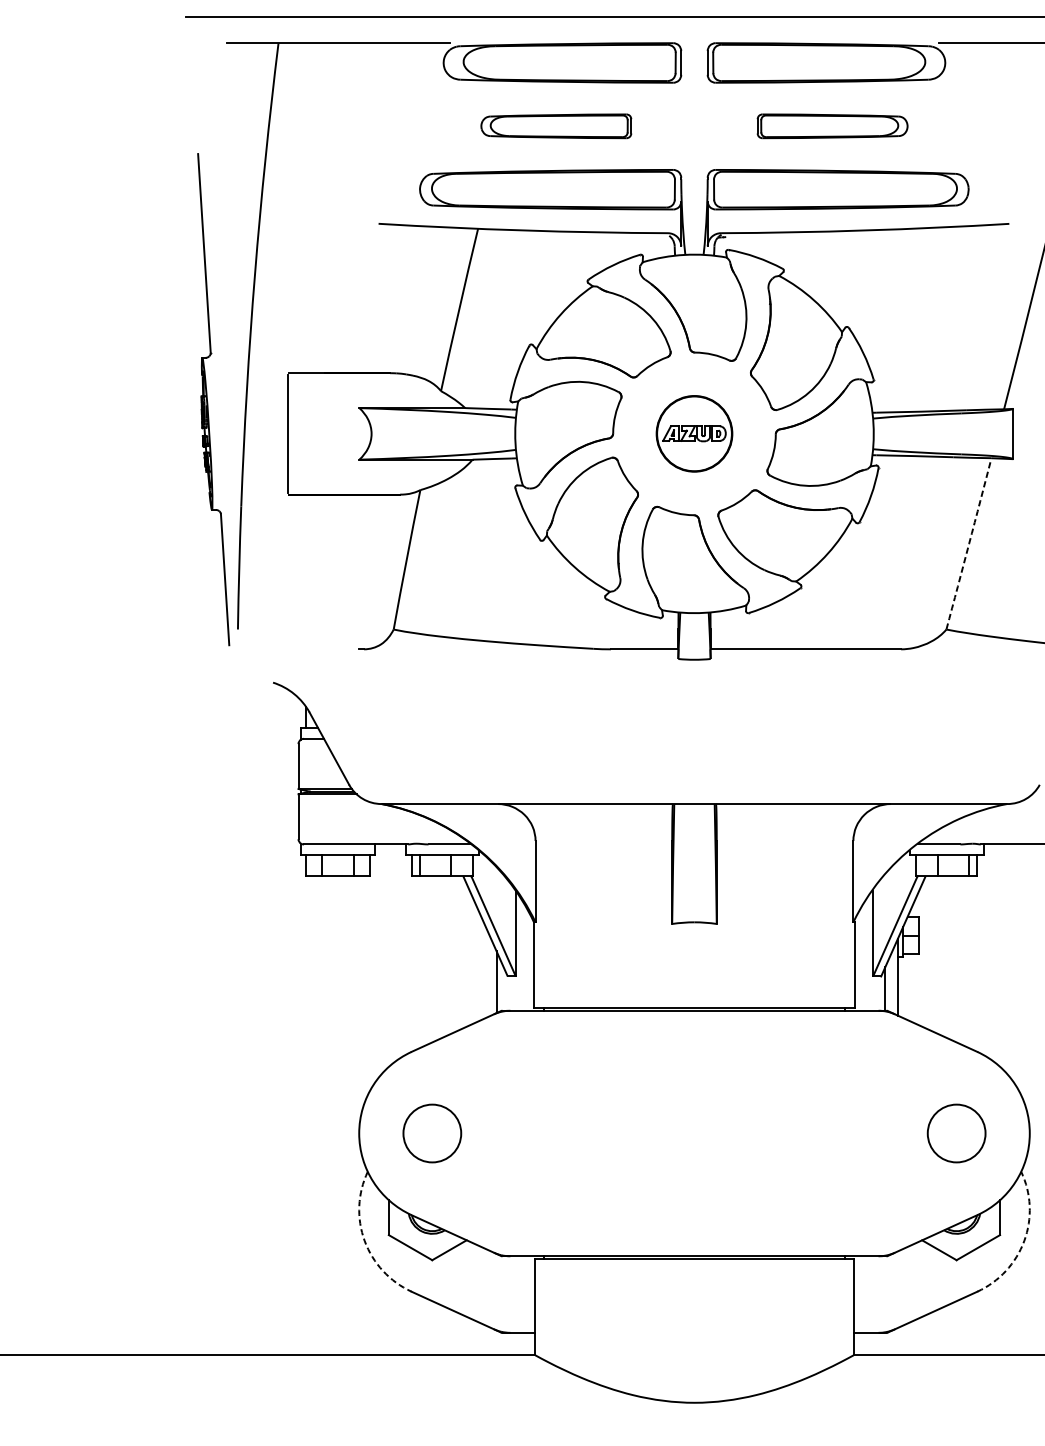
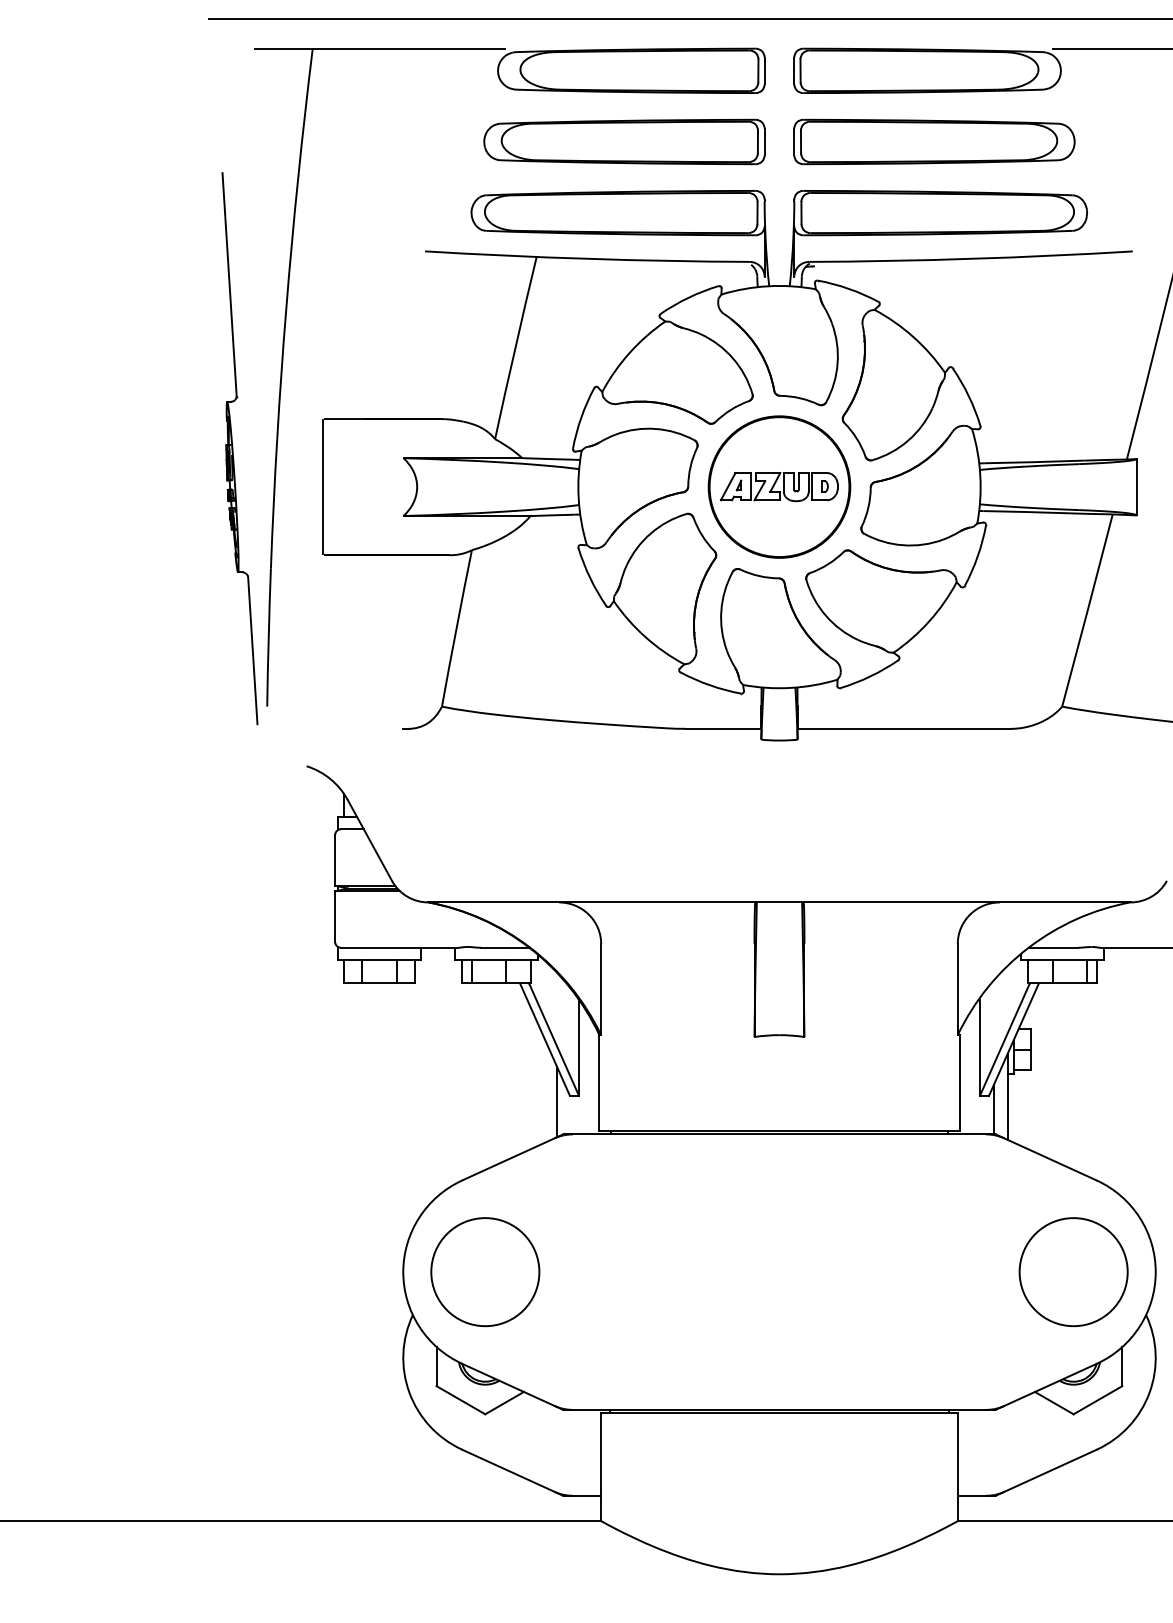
part: (556, 125) -> (624, 141), size x1.67
part: (832, 125) -> (934, 141), size x1.67
part: (694, 433) -> (779, 486), size x1.67
arc: (968, 543) -> (1087, 610), dashed -> solid
circle: (432, 1133) -> (485, 1272), size x1.67
circle: (956, 1133) -> (1073, 1272), size x1.67
arc: (364, 1240) -> (409, 1392), dashed -> solid
arc: (1024, 1240) -> (1149, 1392), dashed -> solid

